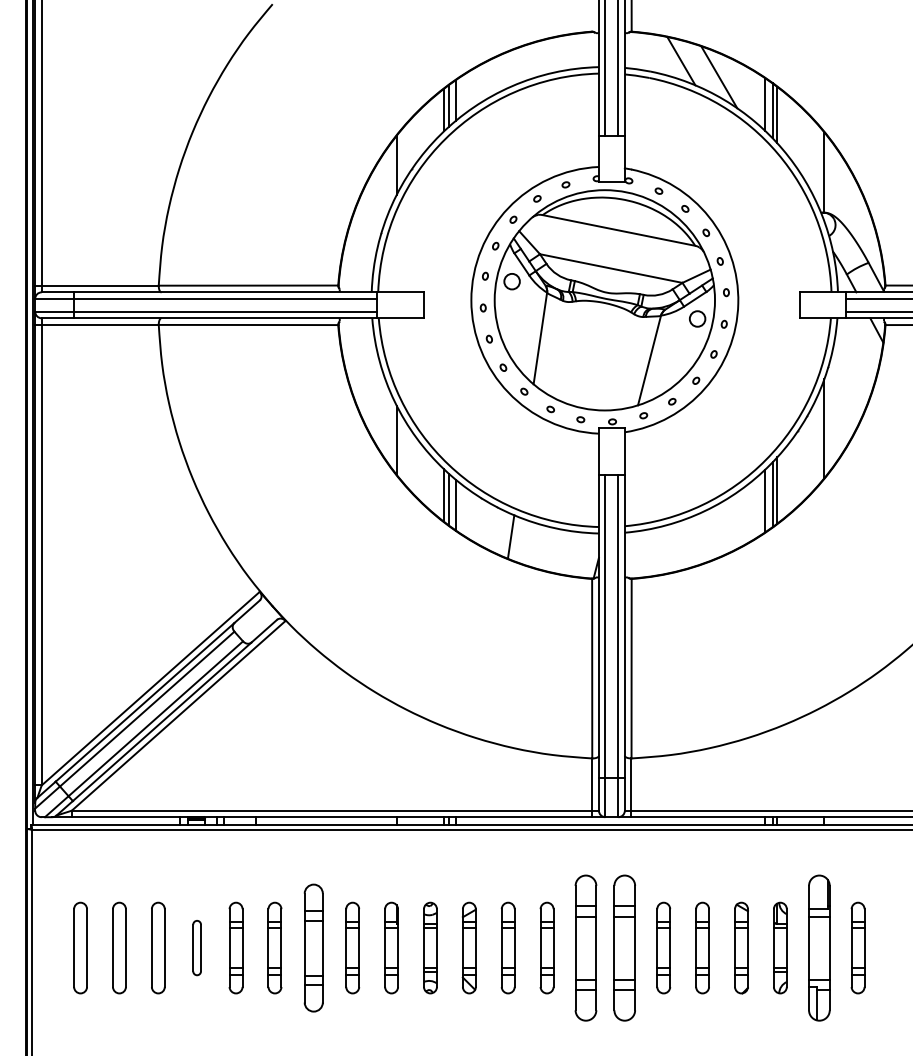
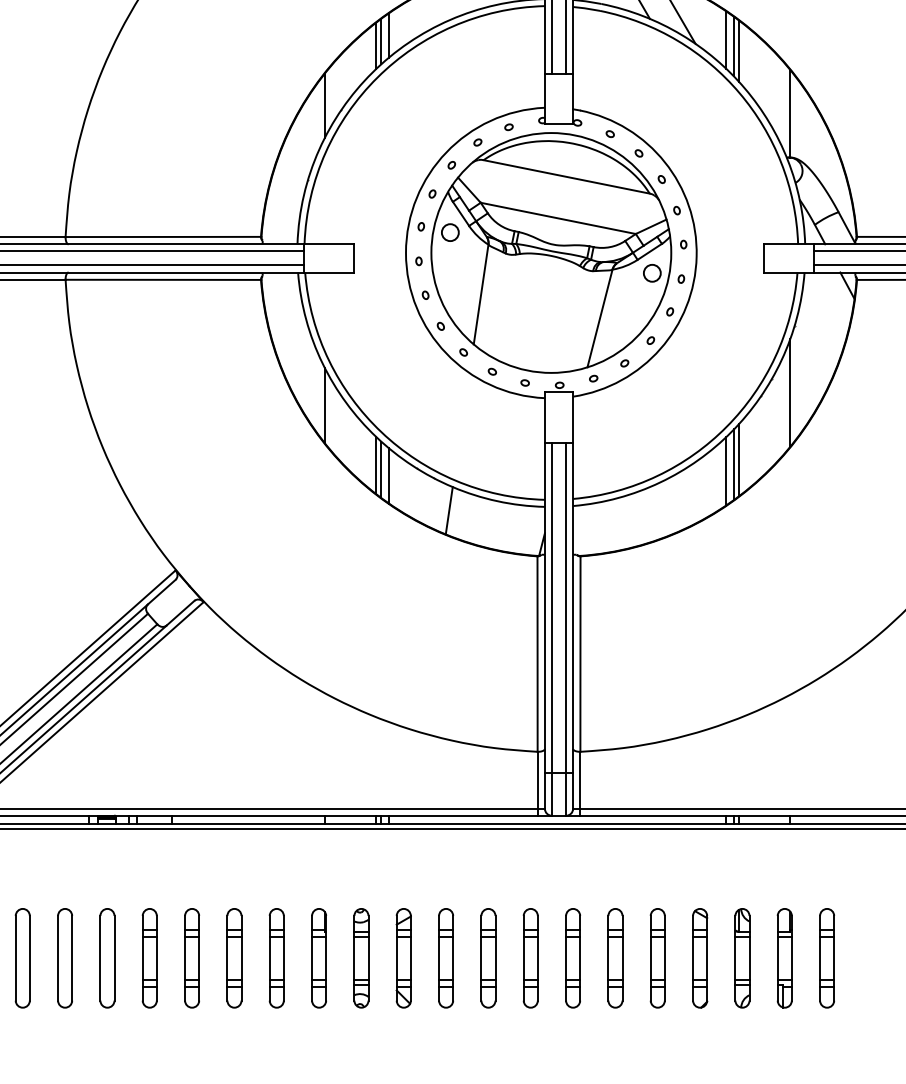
part: (196, 947) -> (106, 957), size x1.67
part: (313, 947) -> (234, 957), size x0.71
part: (585, 947) -> (530, 957), size x0.62
part: (624, 947) -> (572, 957), size x0.62
part: (818, 947) -> (783, 957), size x0.62

